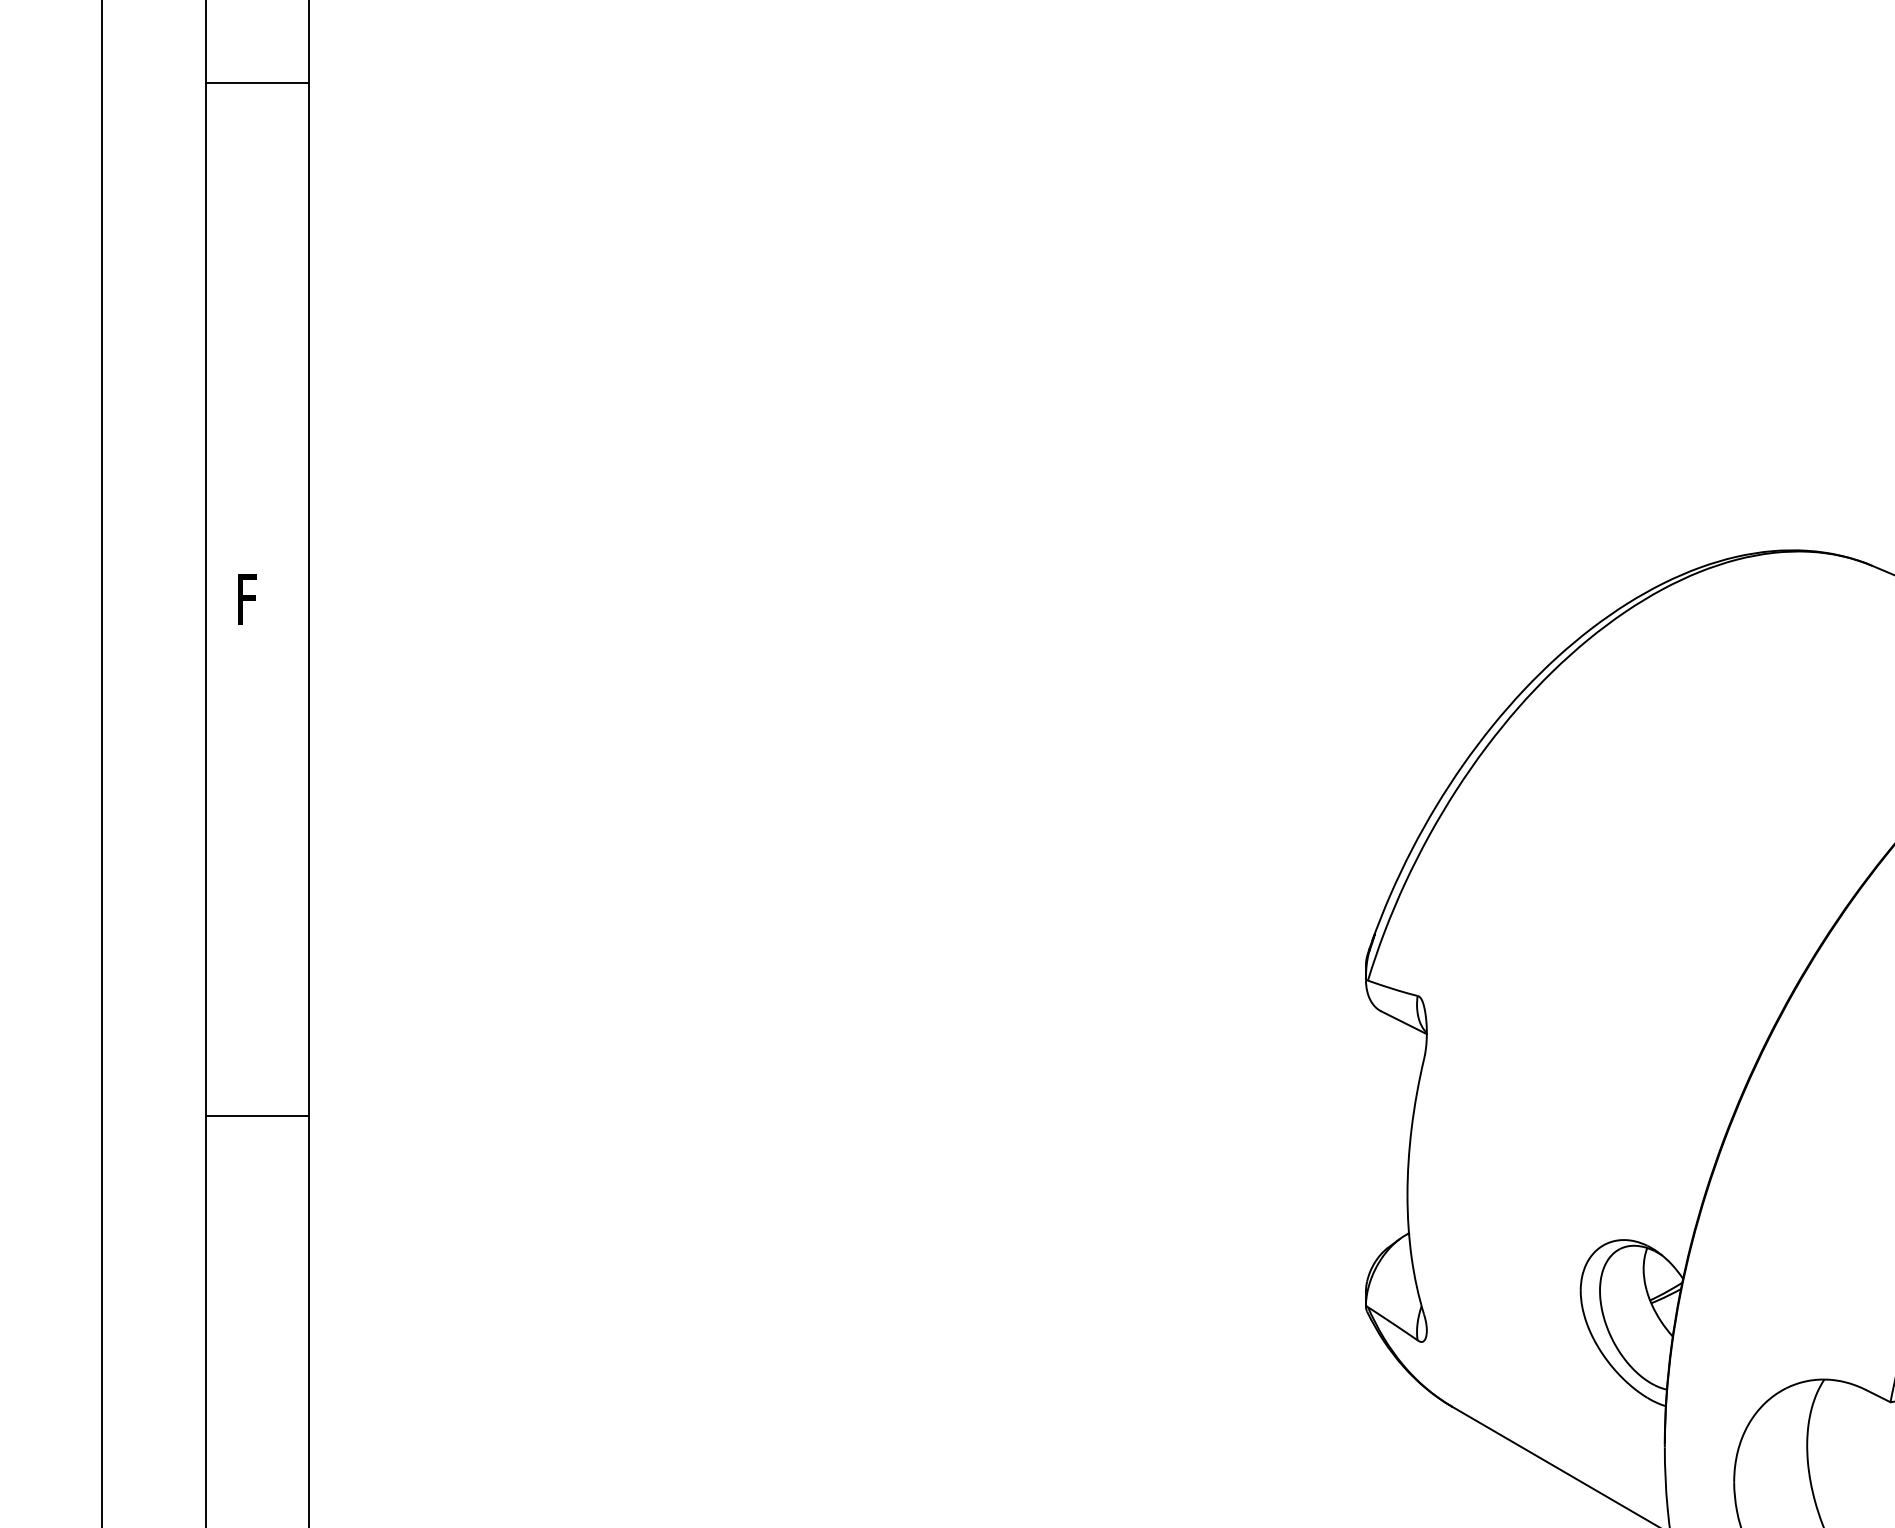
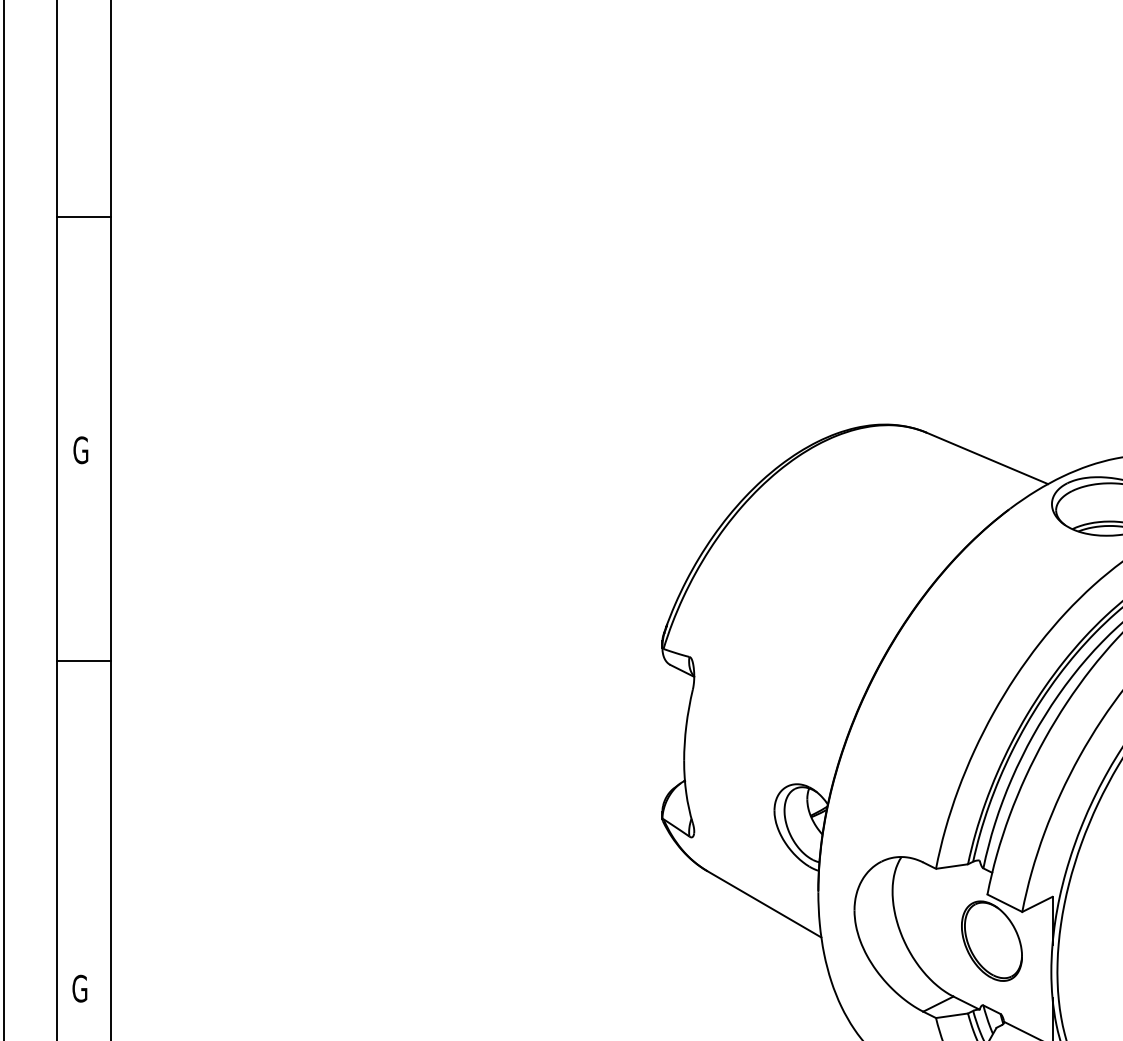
line: (257, 84) -> (84, 217), moved
text: (249, 600) -> (80, 450), F -> G
line: (257, 1115) -> (84, 660), moved

